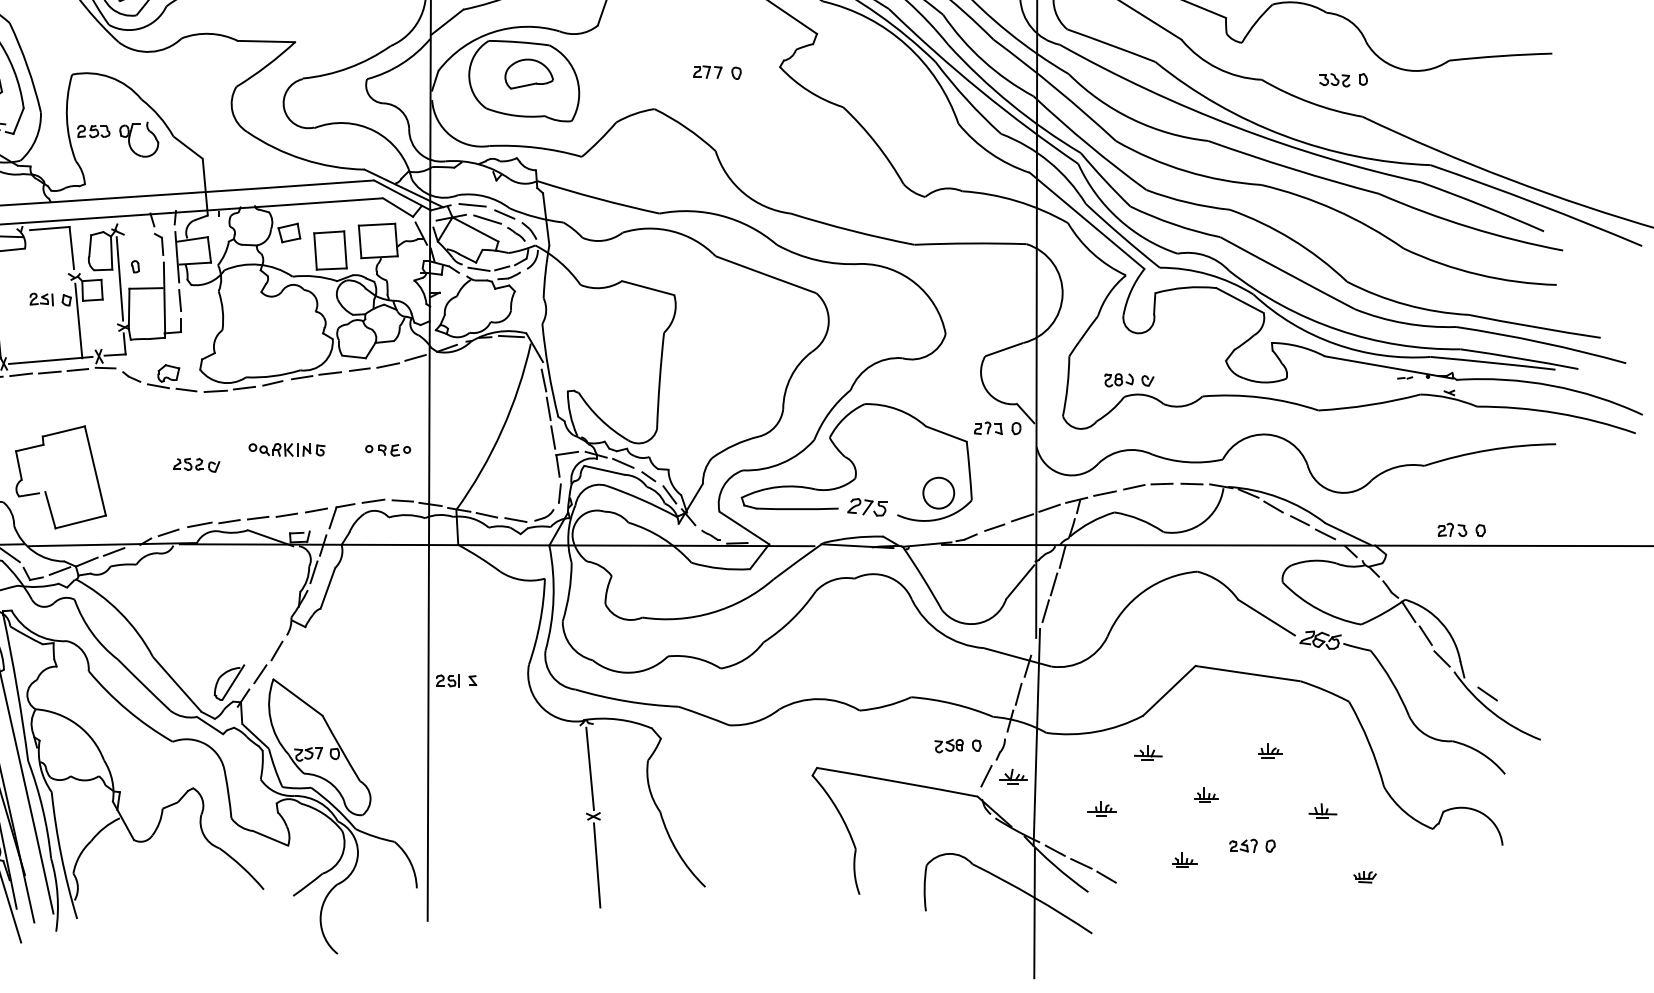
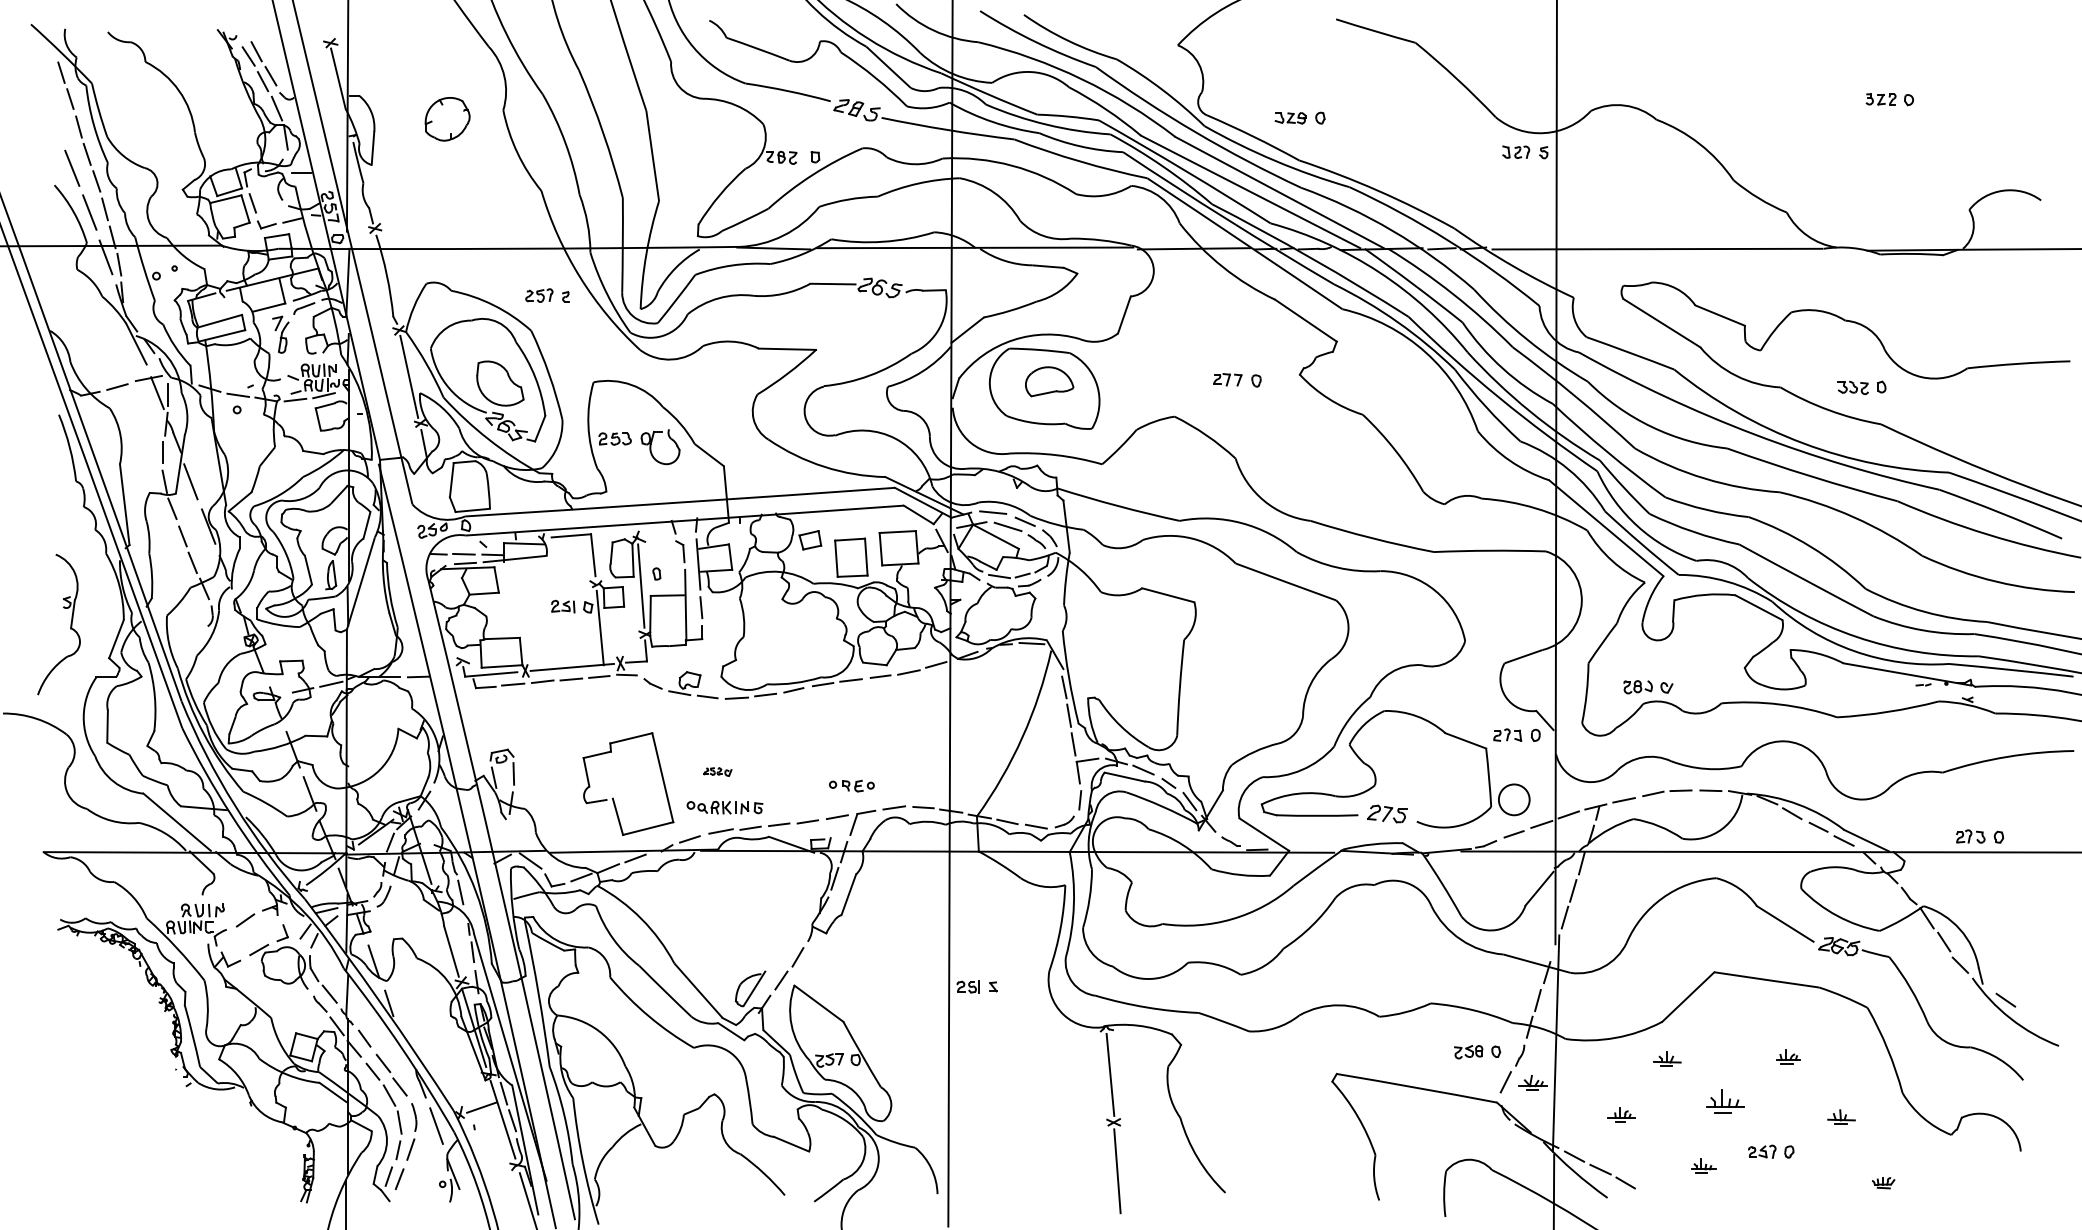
part: (286, 449) -> (724, 807), moved
part: (387, 449) -> (851, 785), moved
part: (196, 464) -> (717, 771), size x0.6
part: (45, 490) -> (613, 797), moved
circle: (939, 492) -> (1514, 799), moved
part: (1206, 794) -> (1725, 1100), size x1.6

